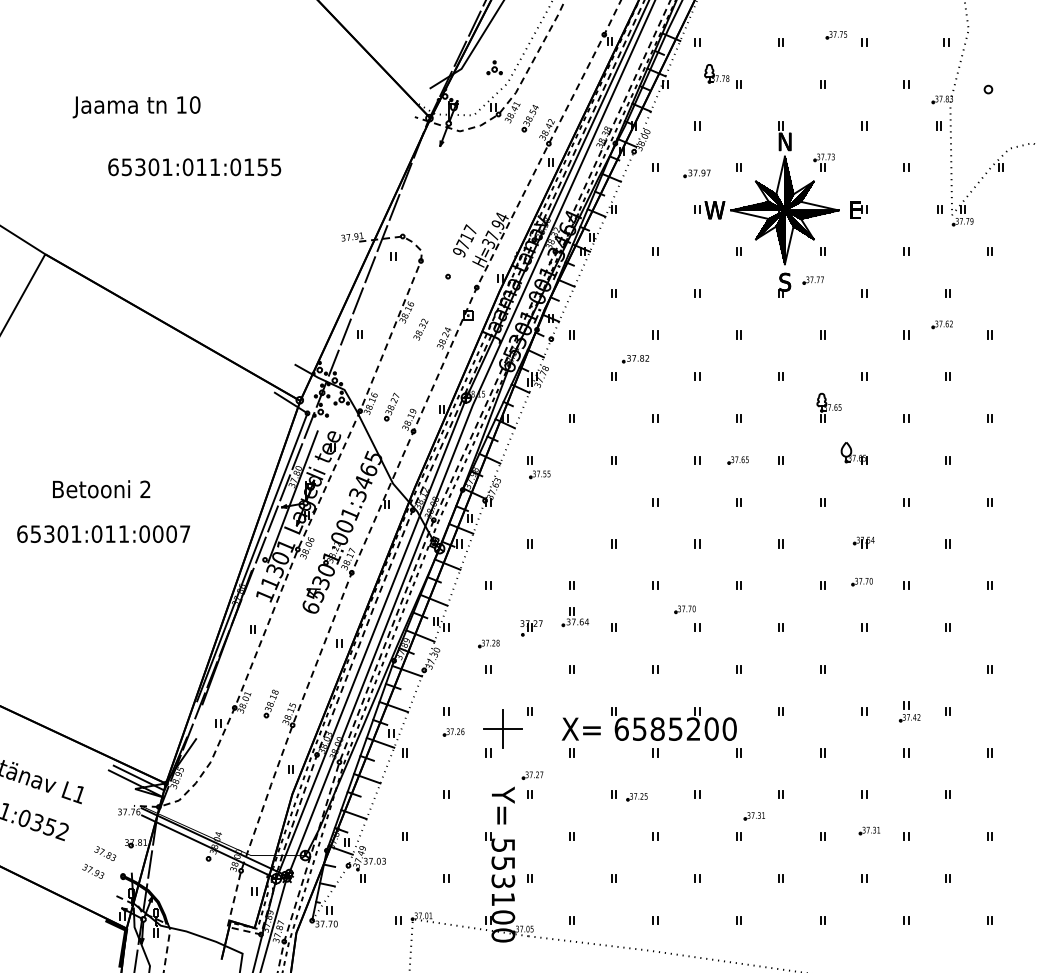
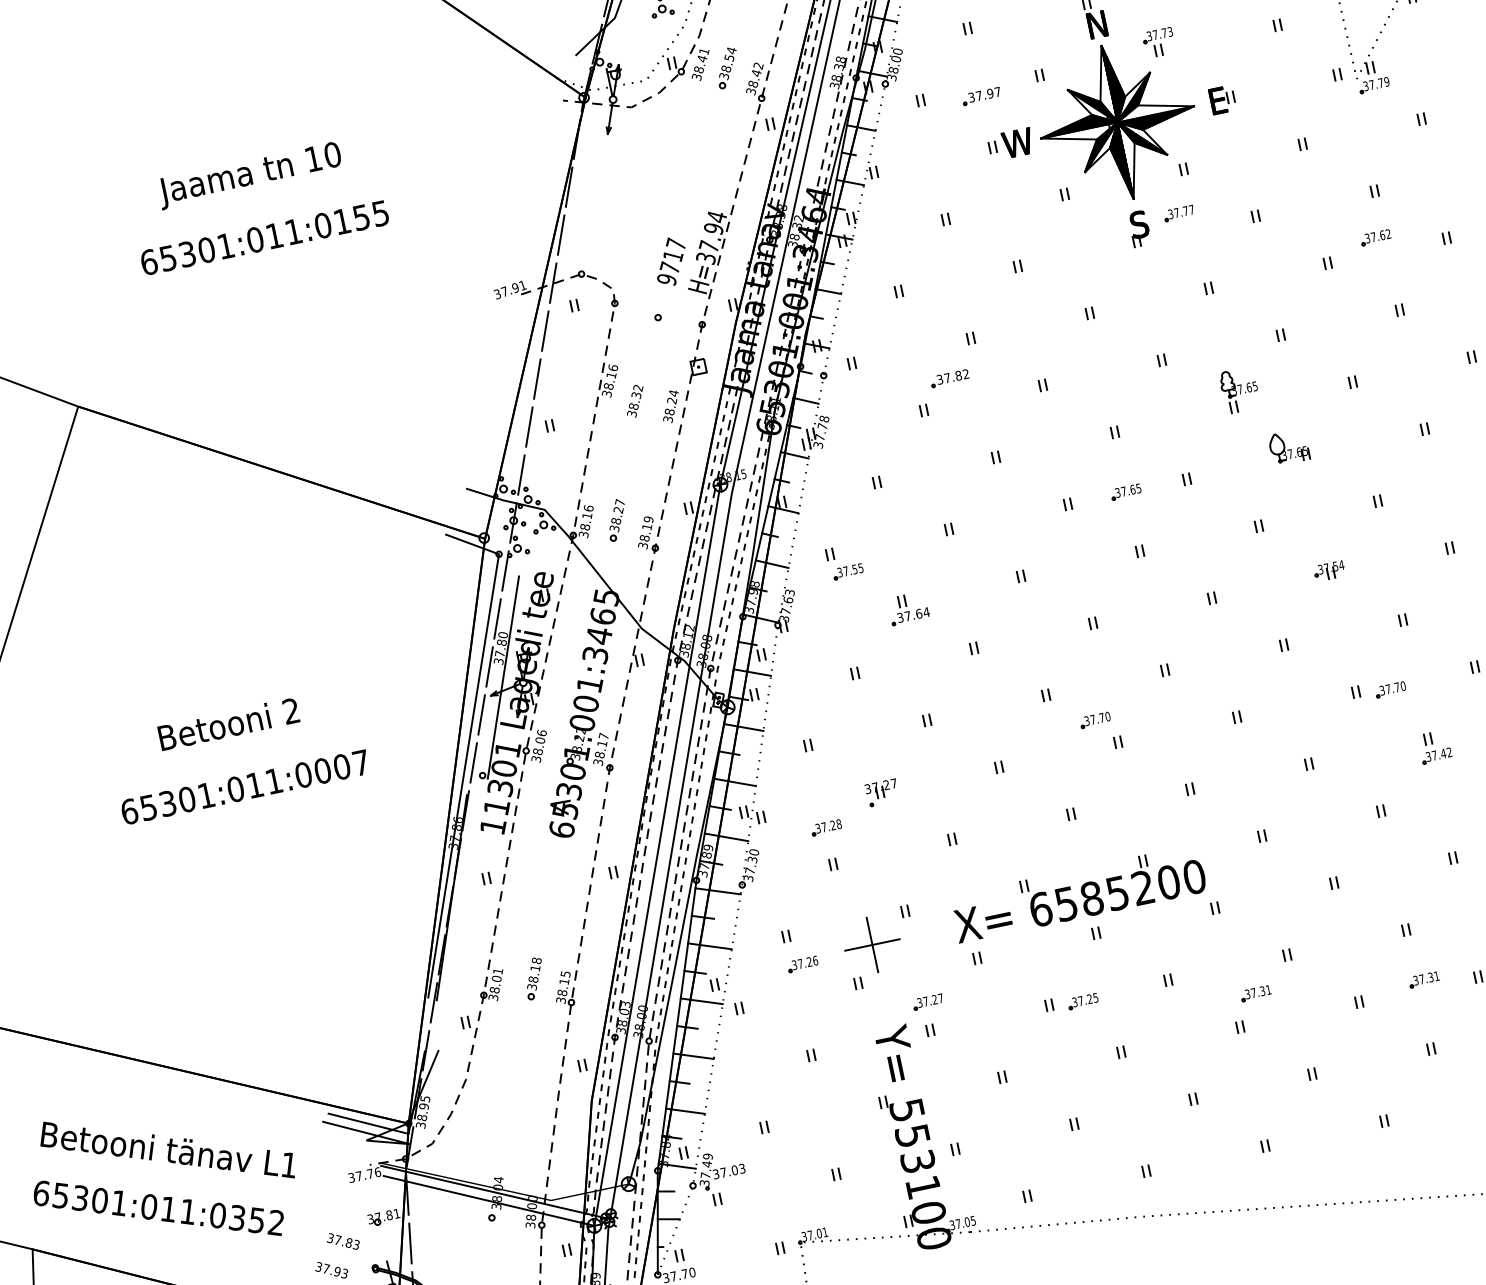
text: (136, 107) -> (249, 176), moved
part: (861, 581) -> (1389, 689), moved
part: (575, 617) -> (908, 609), moved
part: (909, 711) -> (1434, 746), moved

